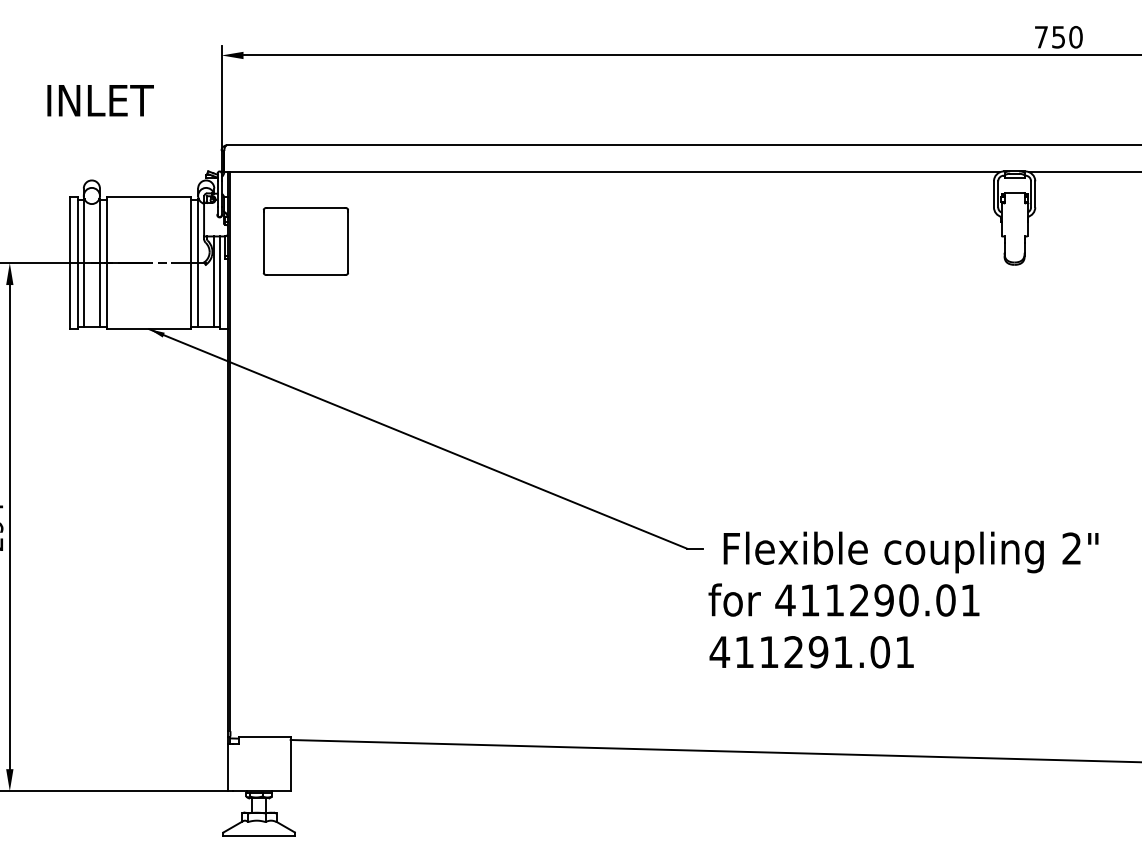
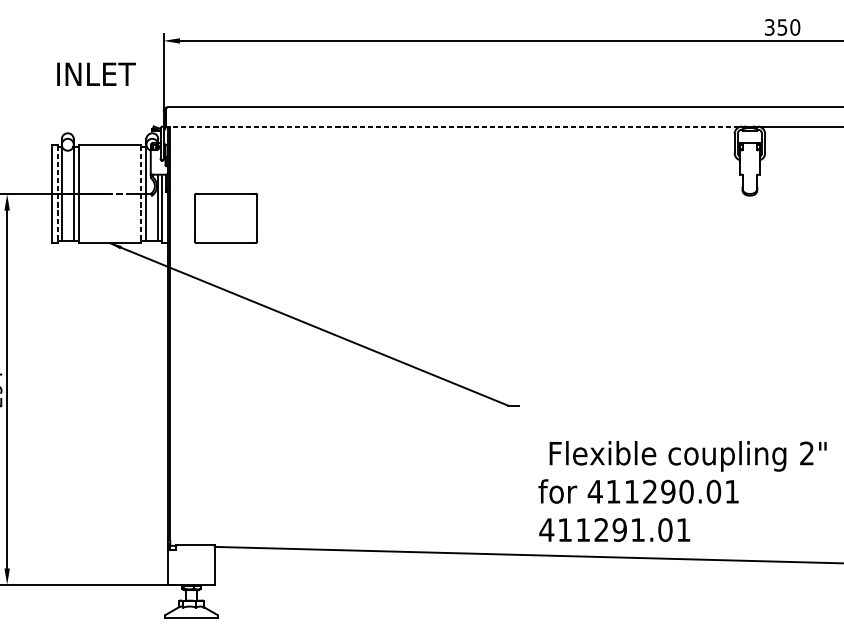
text: (1041, 36) -> (769, 26), 750 -> 350
text: (100, 100) -> (96, 74), moved
line: (612, 172) -> (452, 127), solid -> dashed
part: (305, 241) -> (225, 218), moved
line: (78, 263) -> (57, 194), solid -> dashed
line: (190, 263) -> (140, 194), solid -> dashed
text: (903, 599) -> (682, 491), moved

